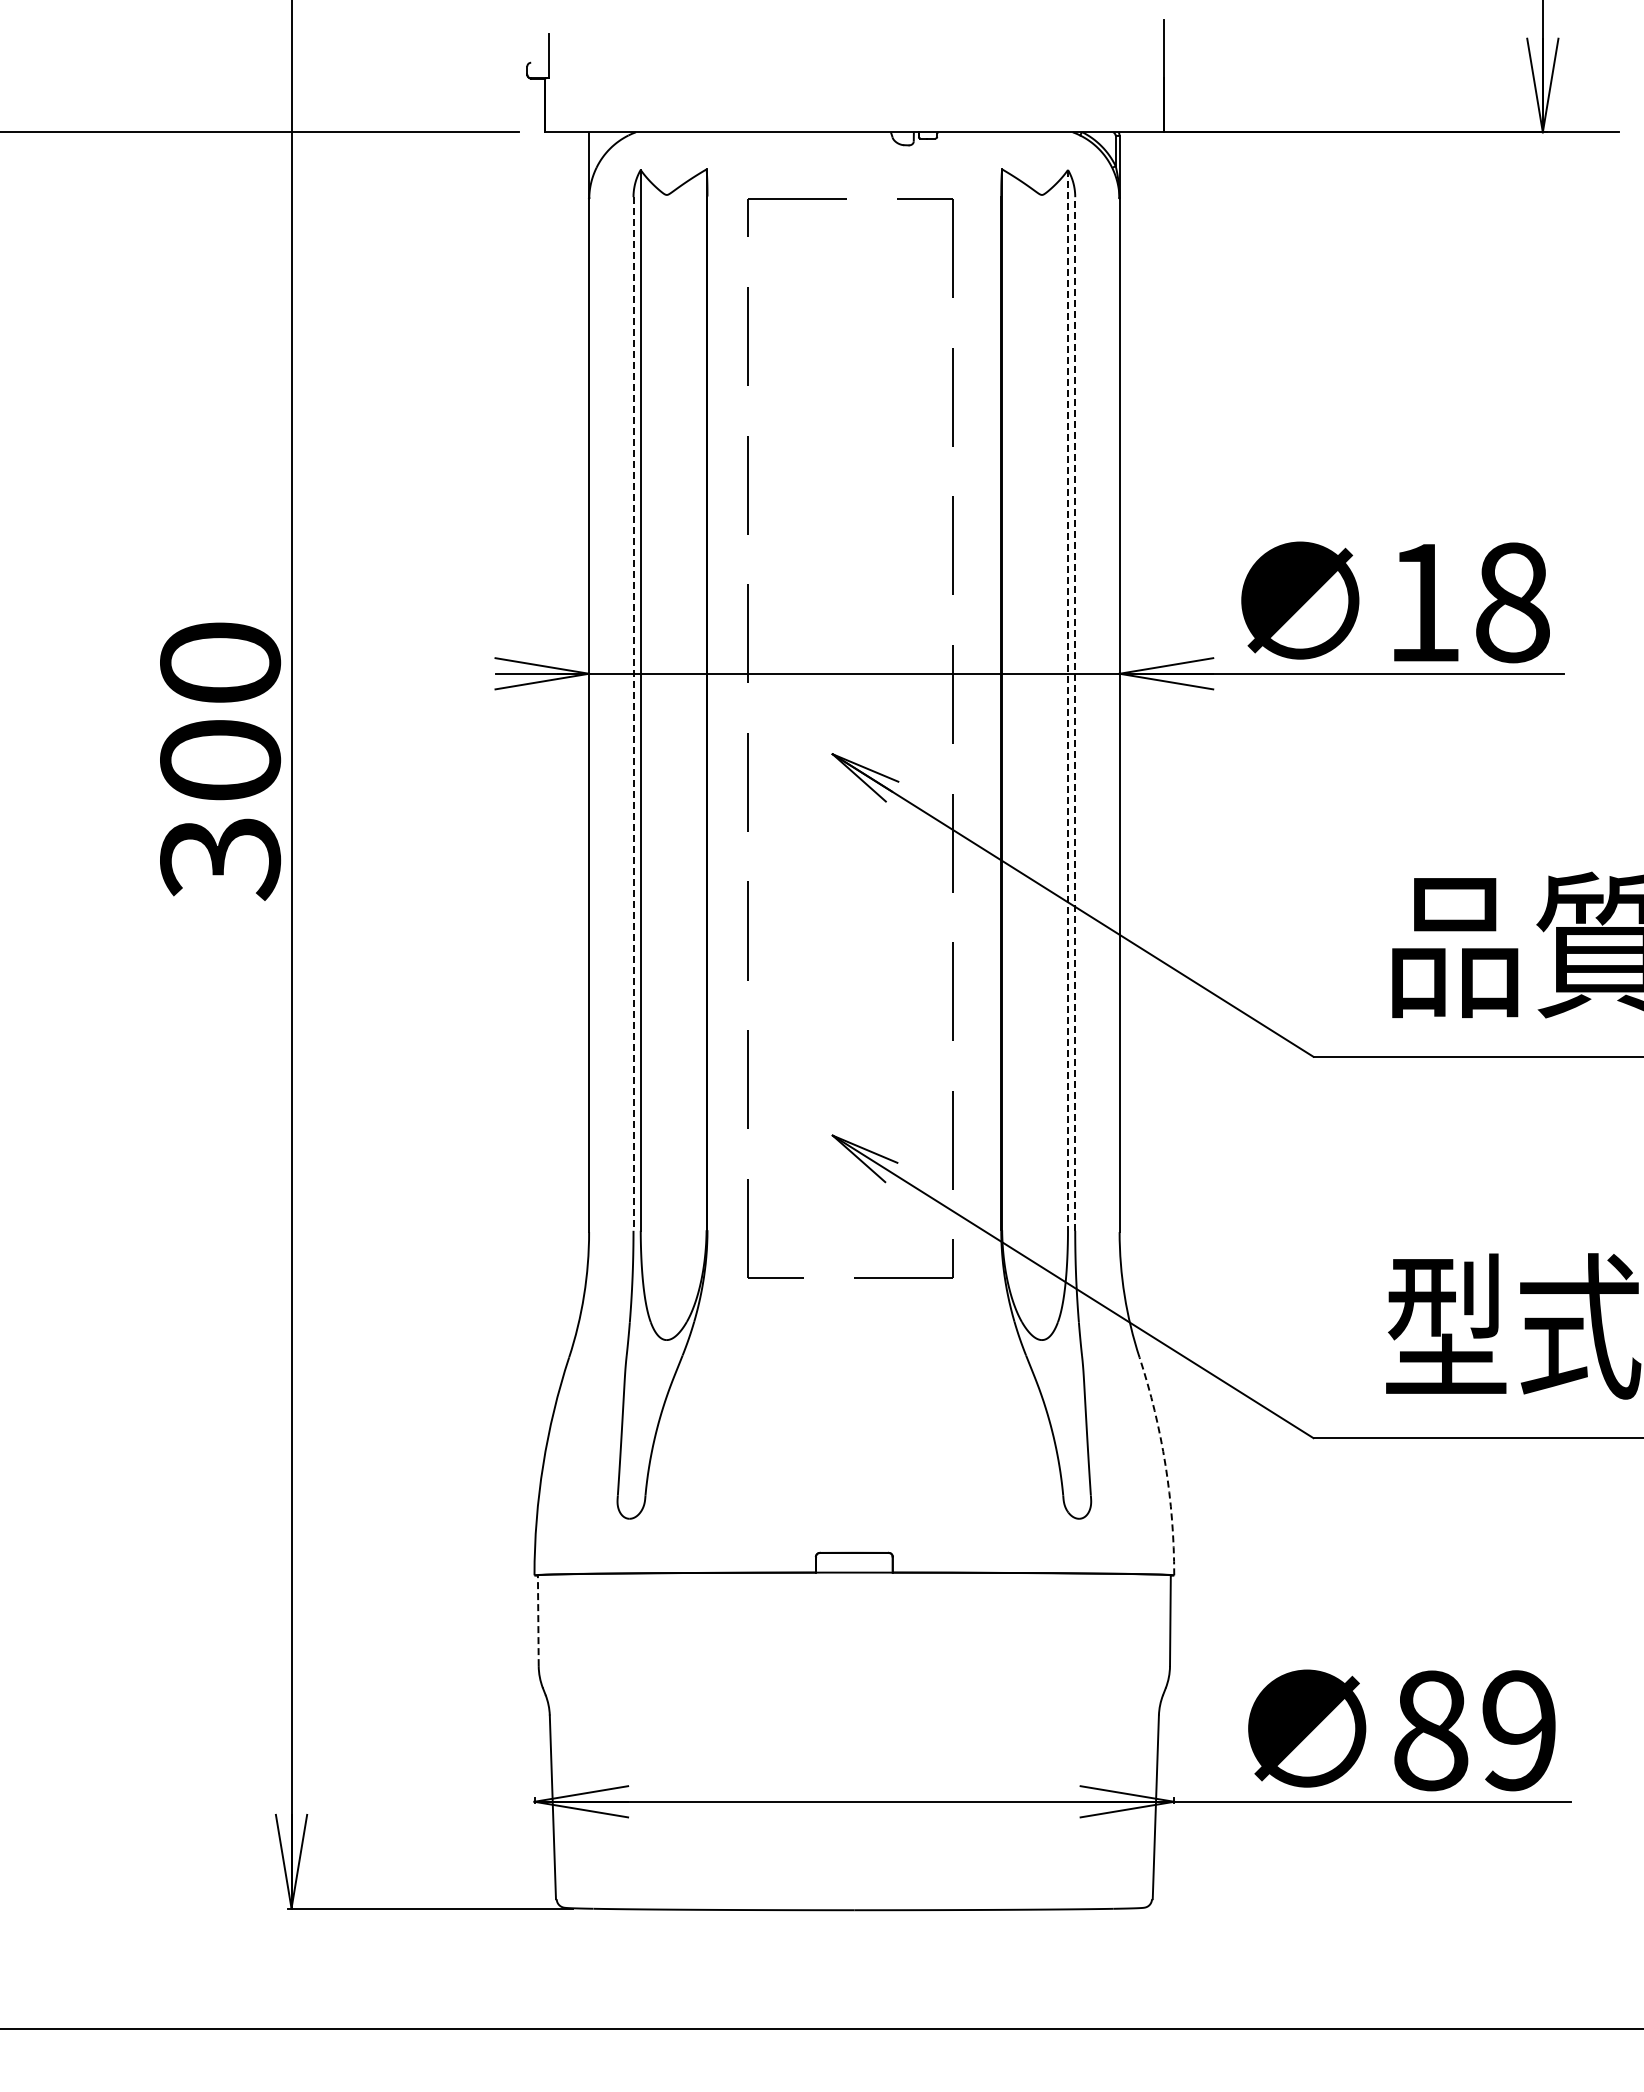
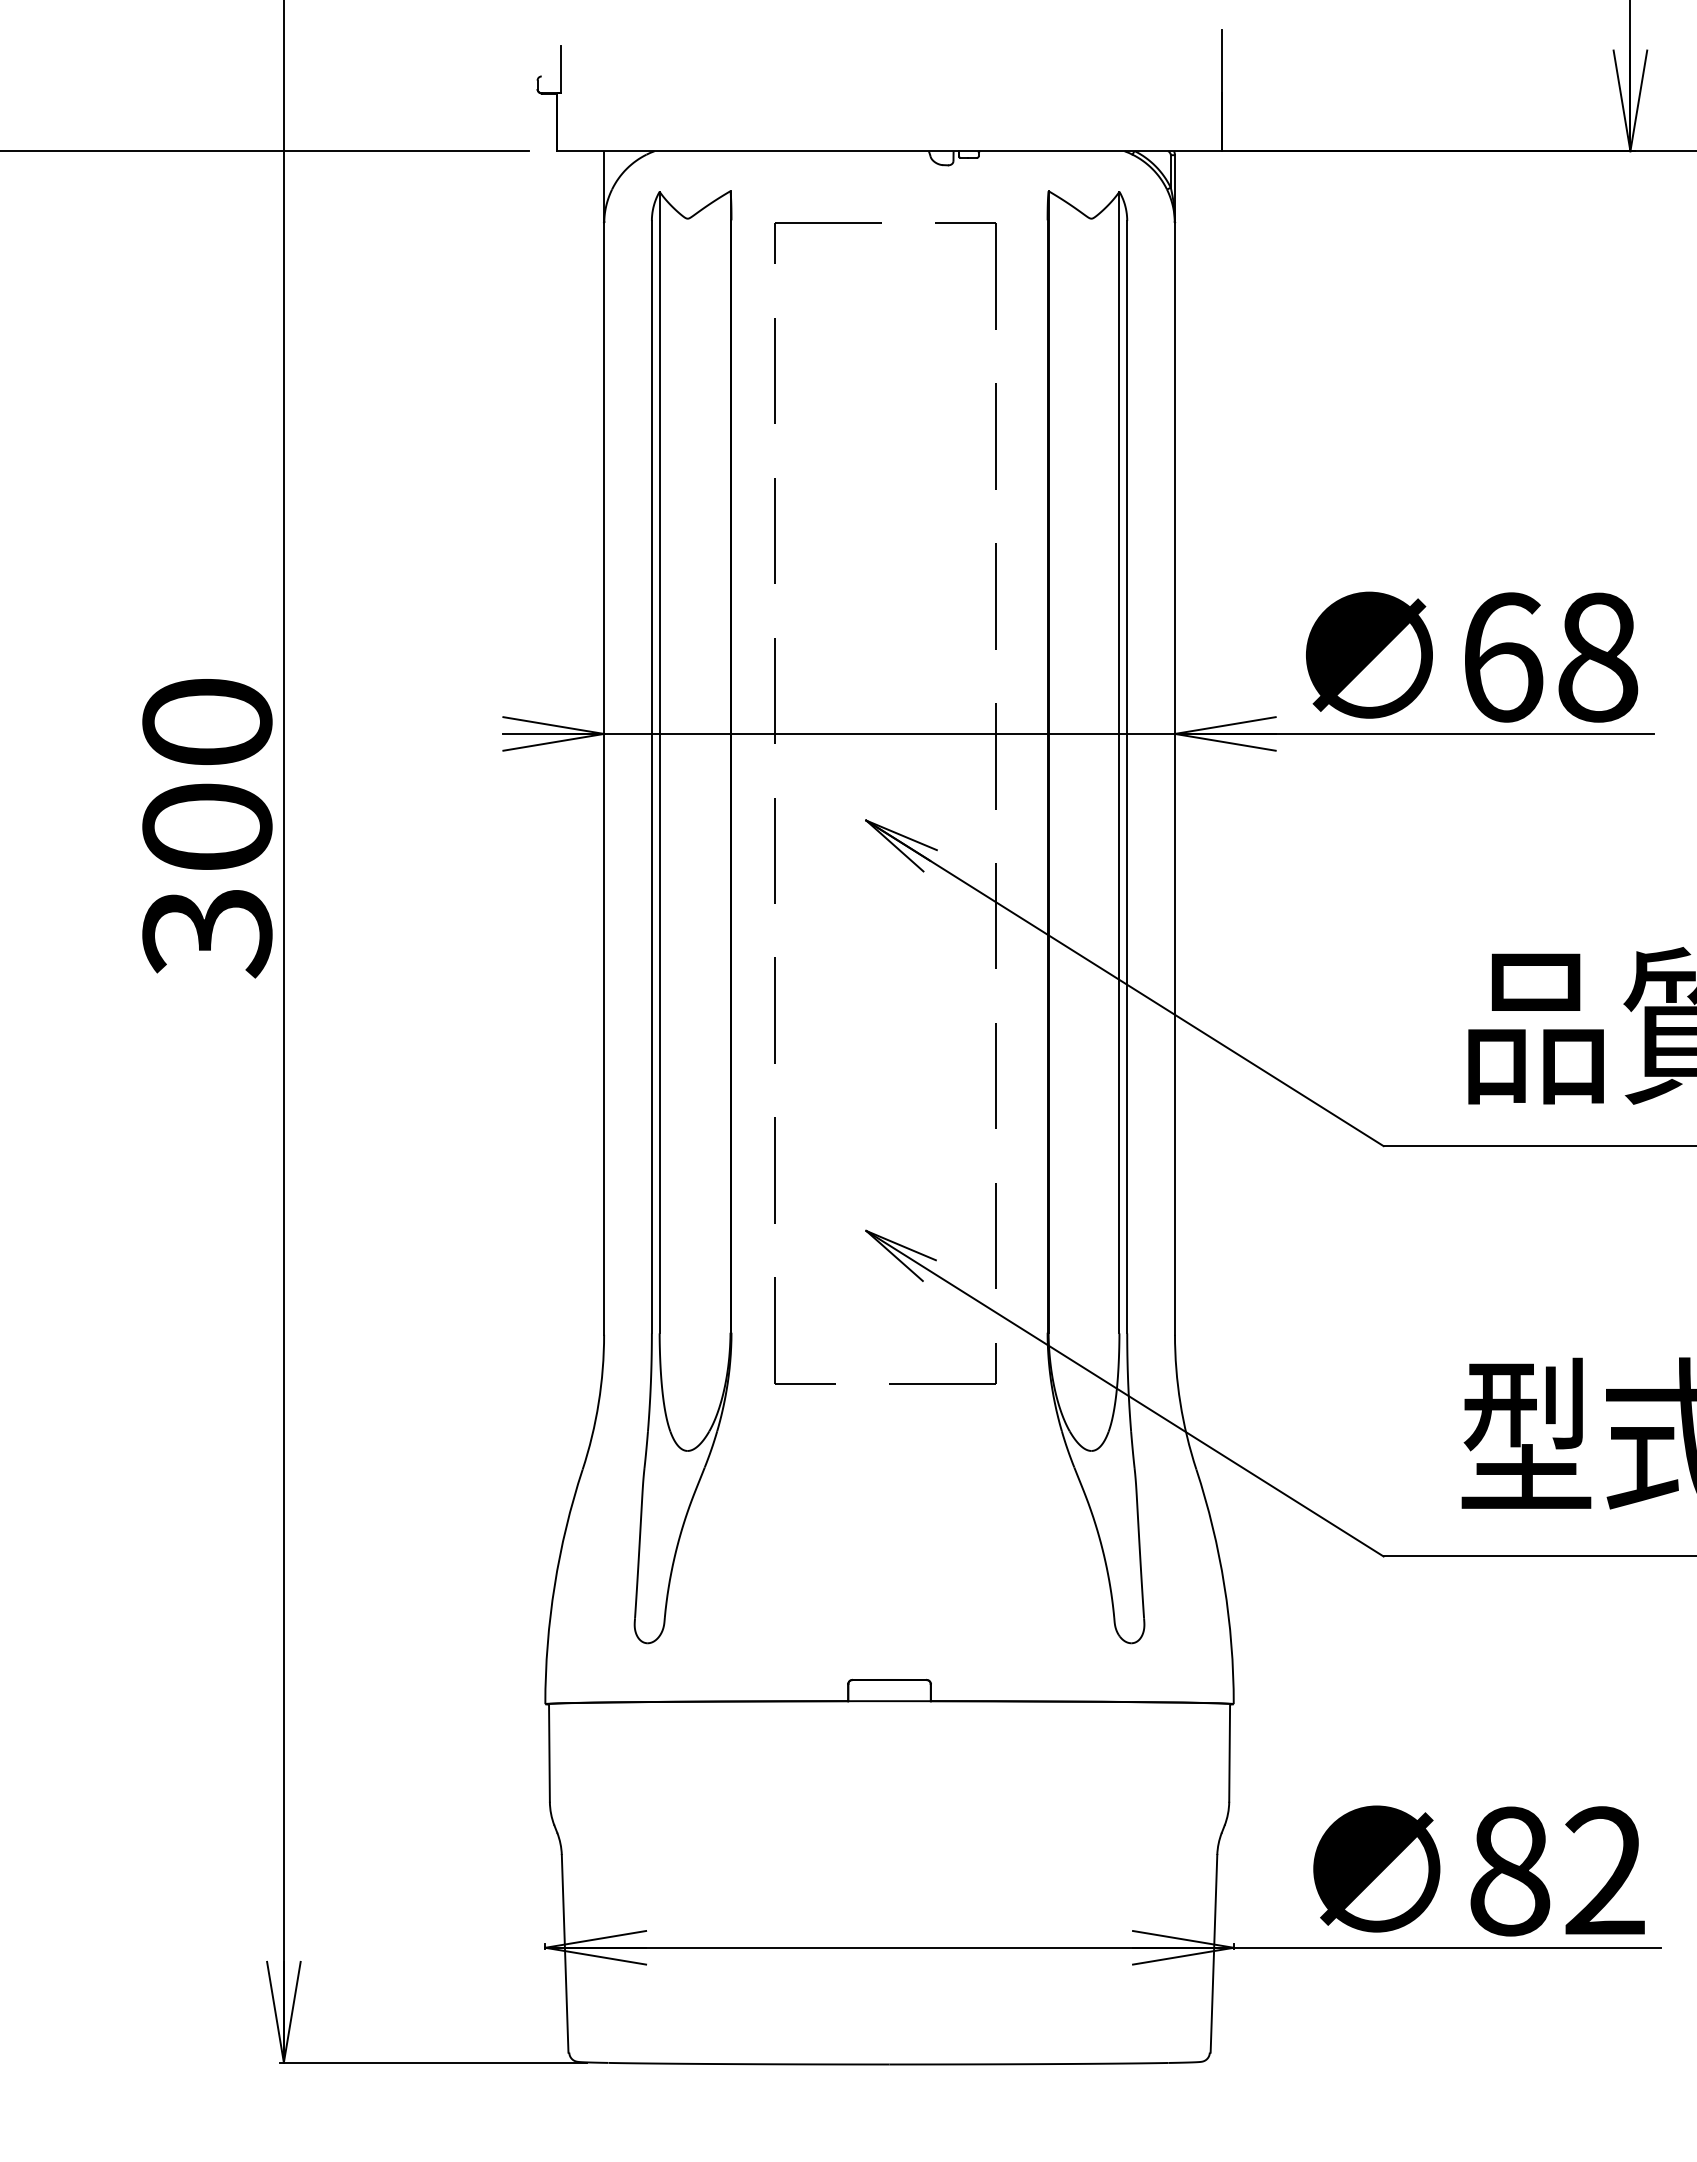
text: (1425, 602) -> (1504, 657), 18 -> 68
line: (1068, 700) -> (1119, 762), dashed -> solid
line: (633, 714) -> (651, 777), dashed -> solid
line: (1075, 714) -> (1127, 777), dashed -> solid
arc: (1165, 1465) -> (1224, 1585), dashed -> solid
line: (538, 1620) -> (549, 1752), dashed -> solid
text: (1519, 1730) -> (1605, 1871), 89 -> 82

